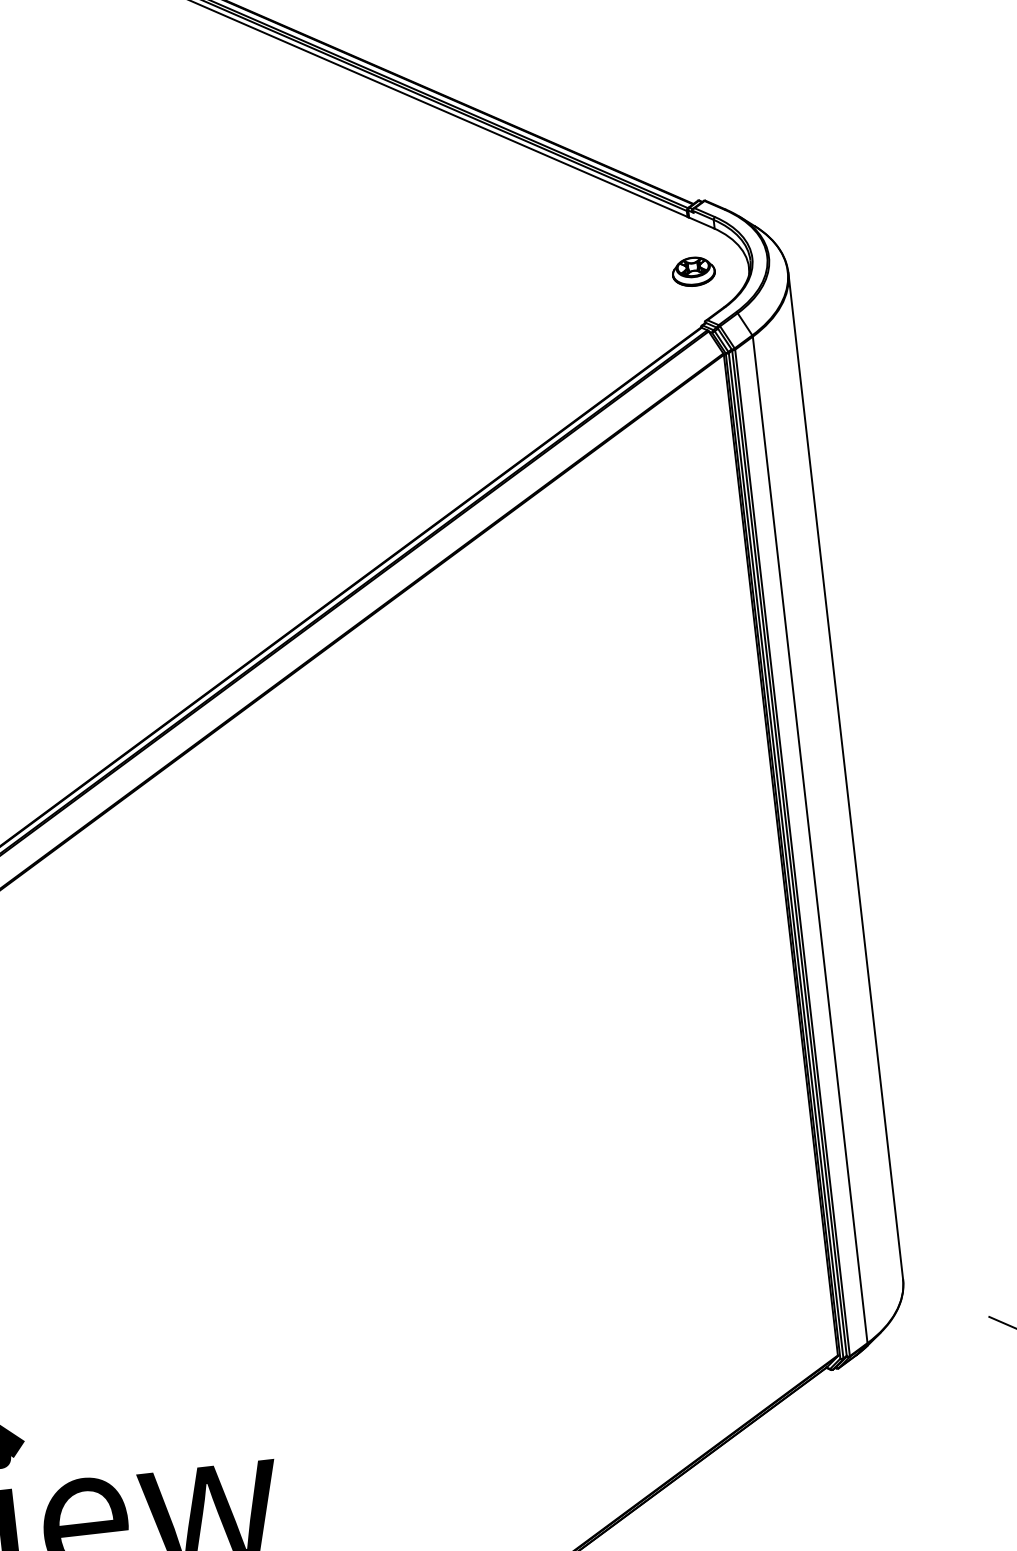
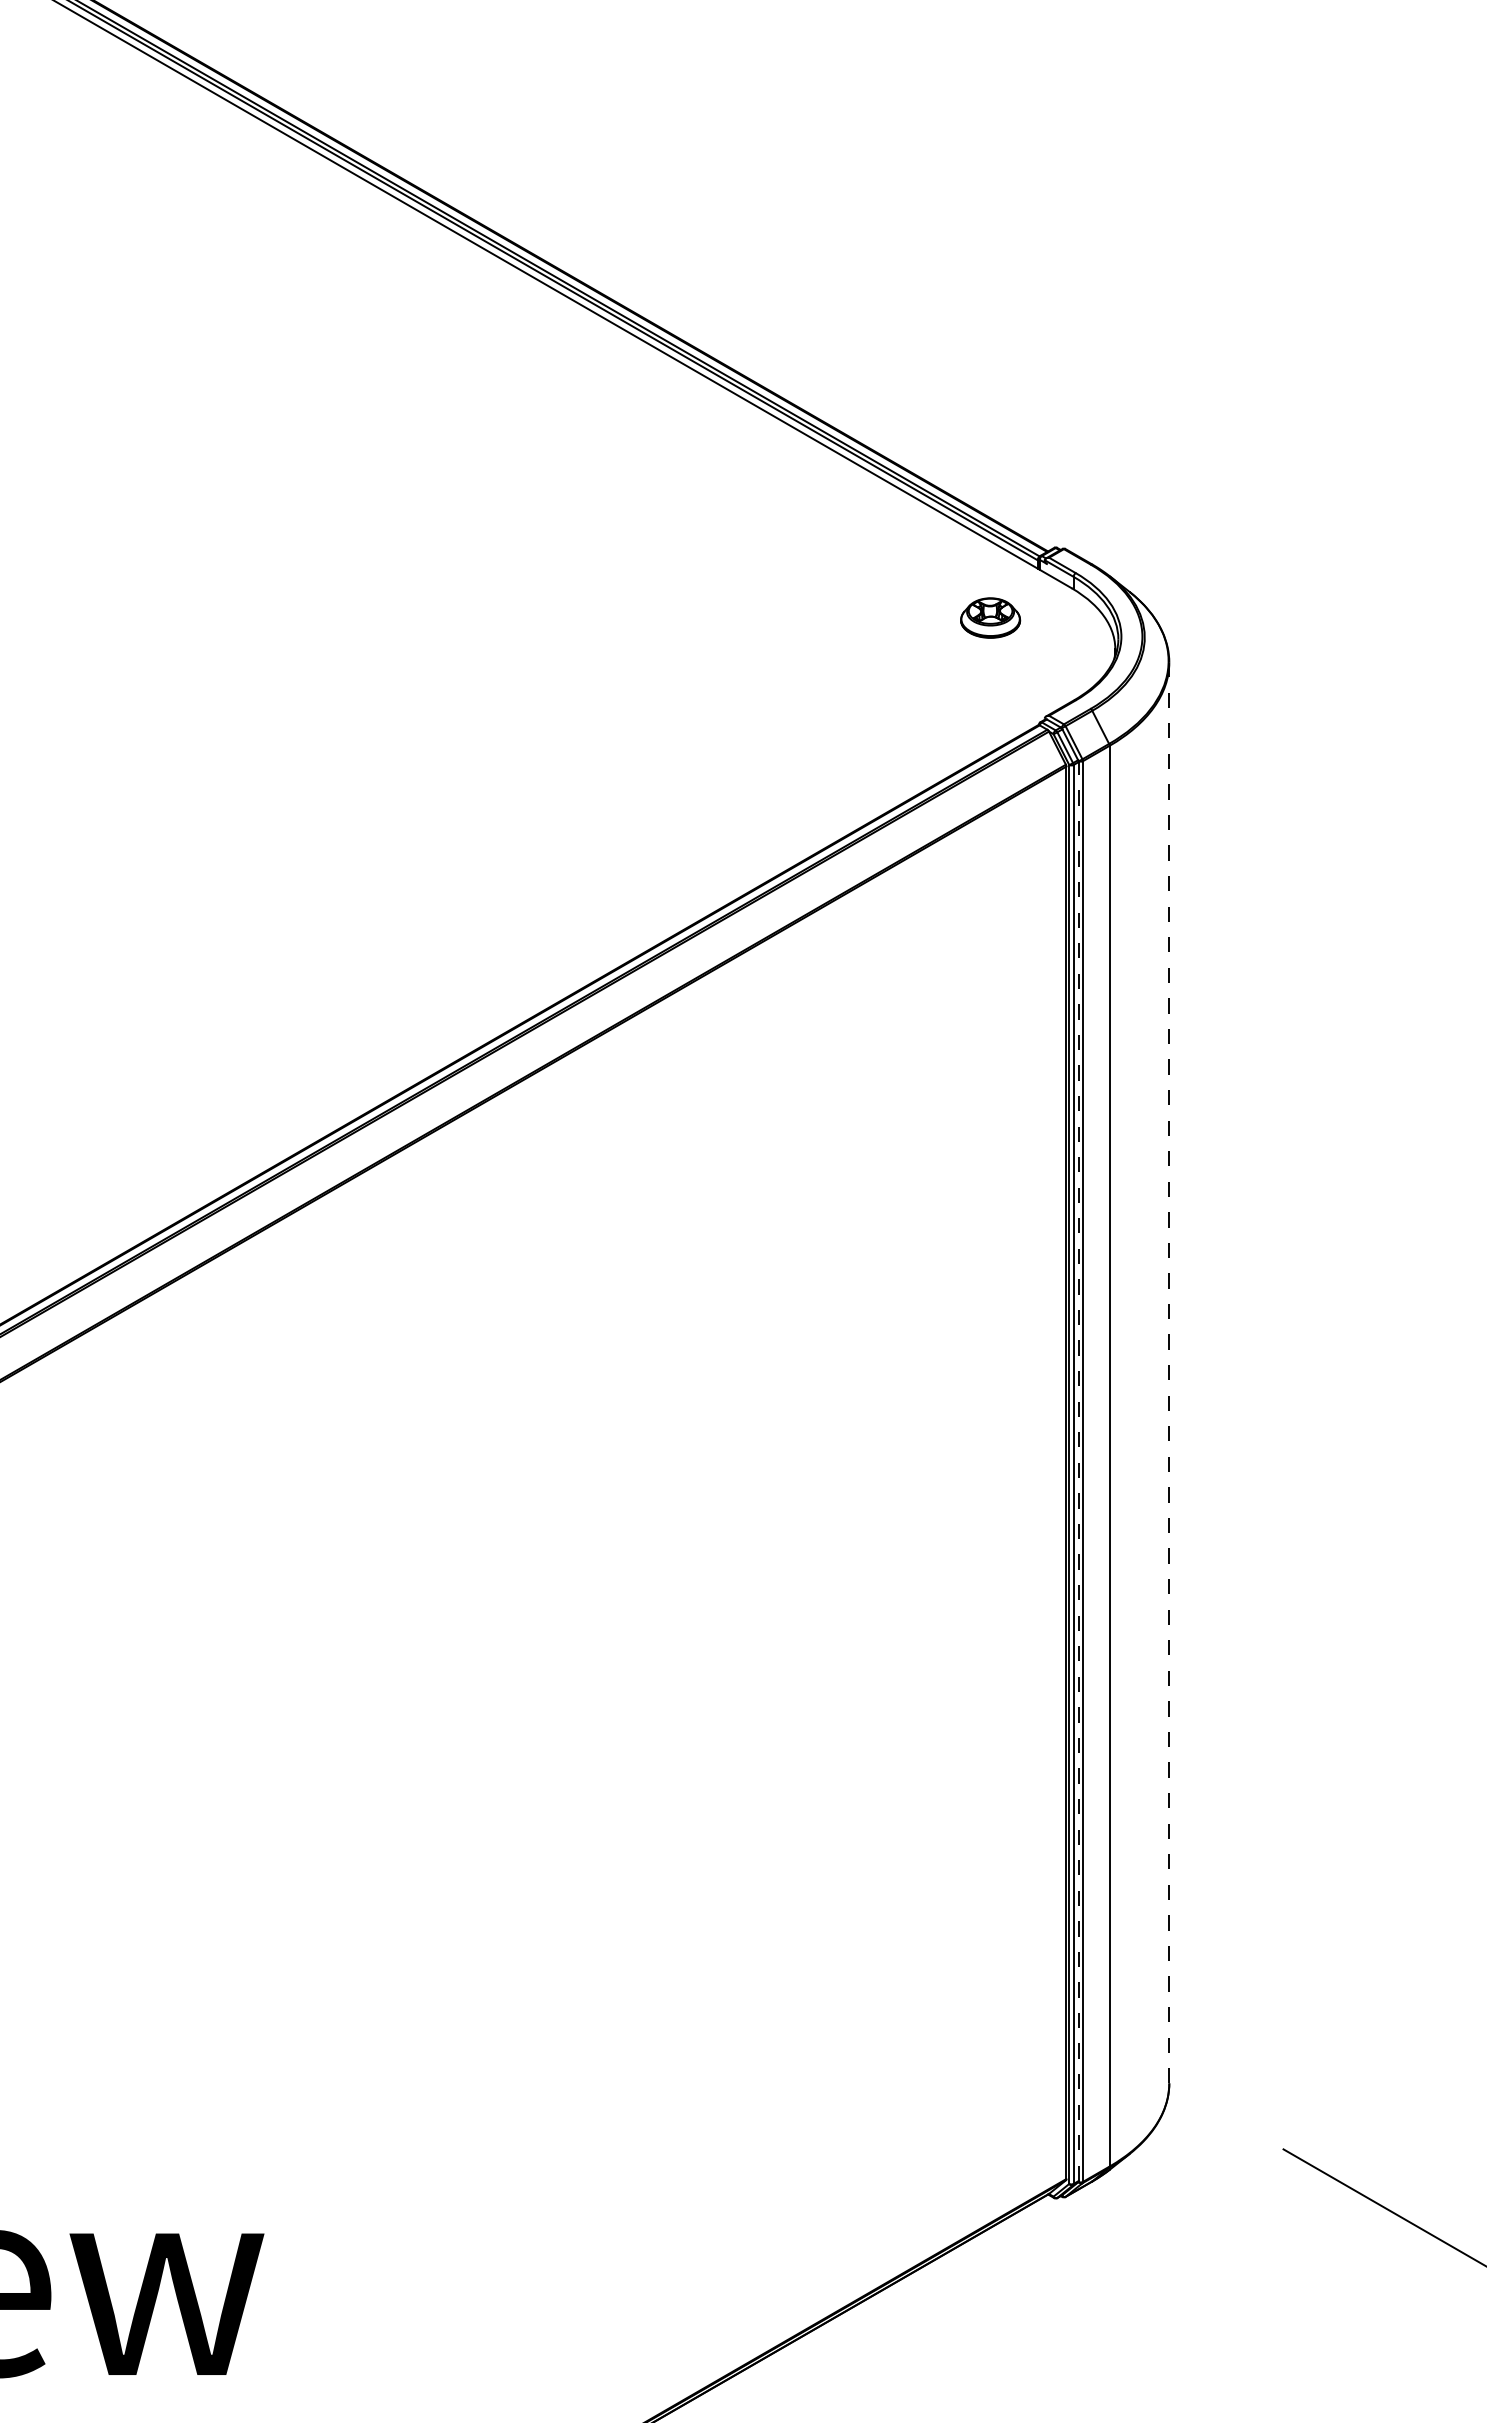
part: (693, 271) -> (990, 617), moved
line: (845, 775) -> (1169, 1372), solid -> dashed
line: (789, 853) -> (1078, 1471), solid -> dashed

